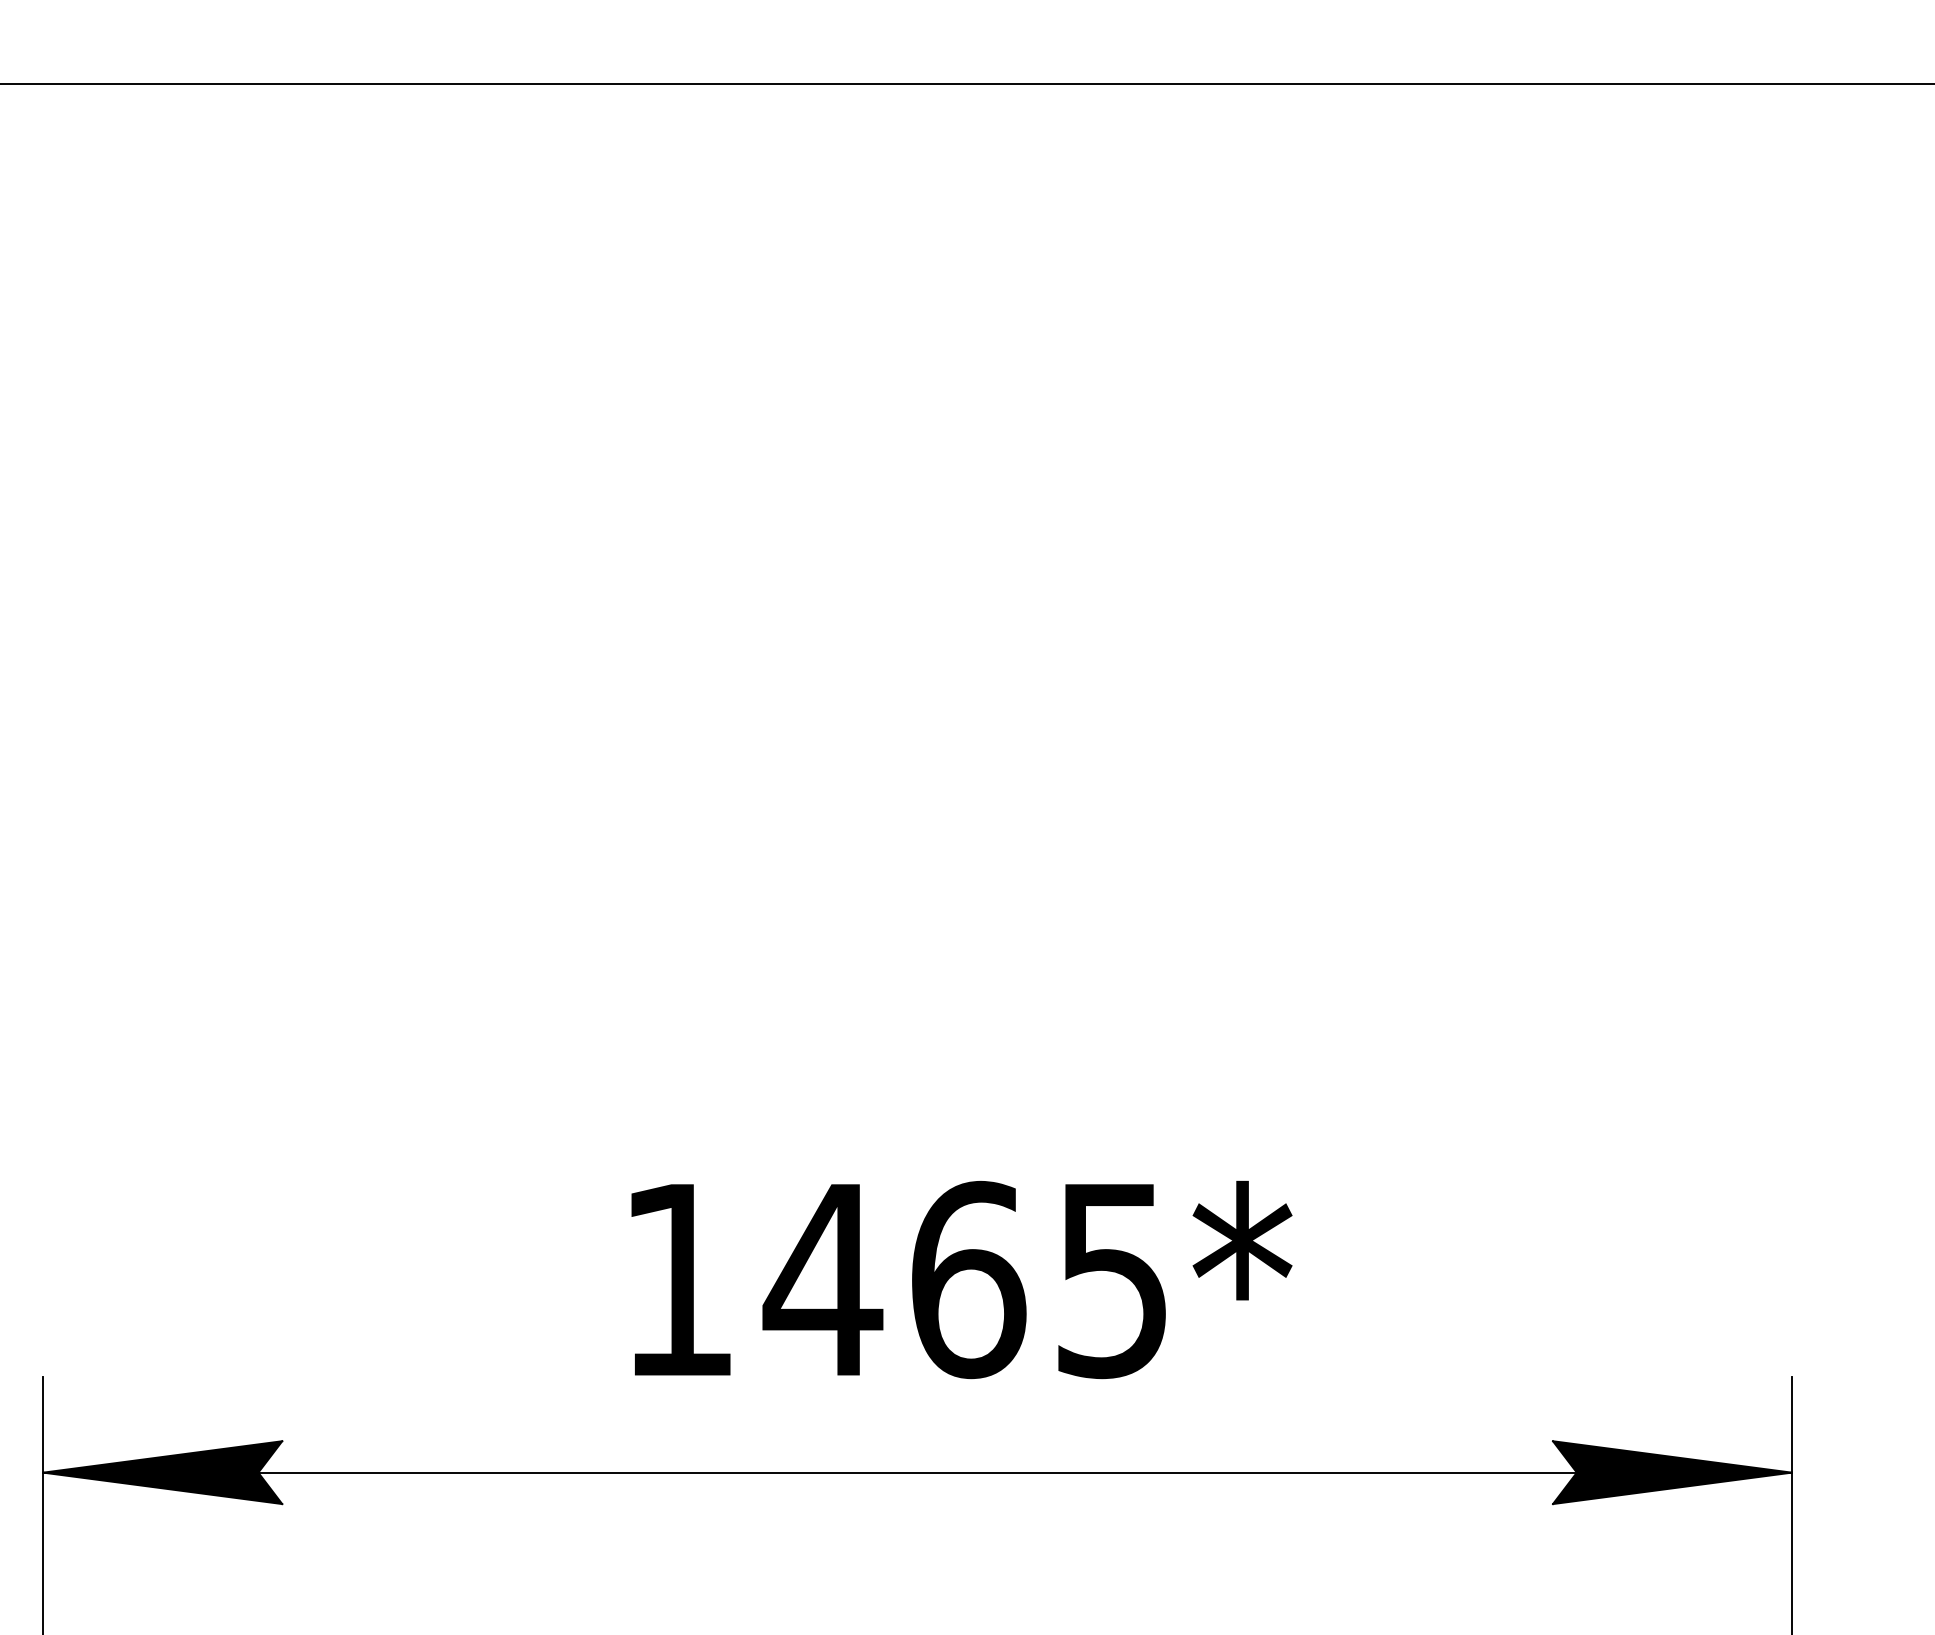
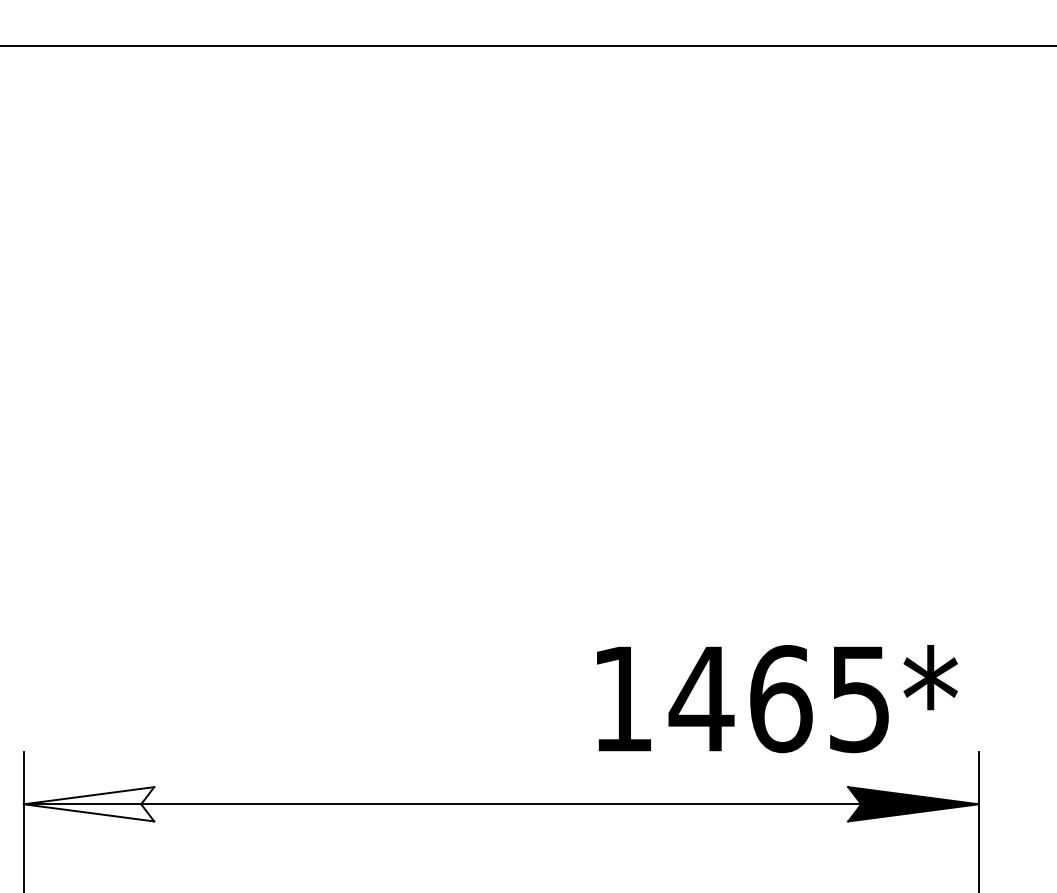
text: (962, 1280) -> (777, 699), moved
fill: (161, 1473) -> (88, 804), removed

